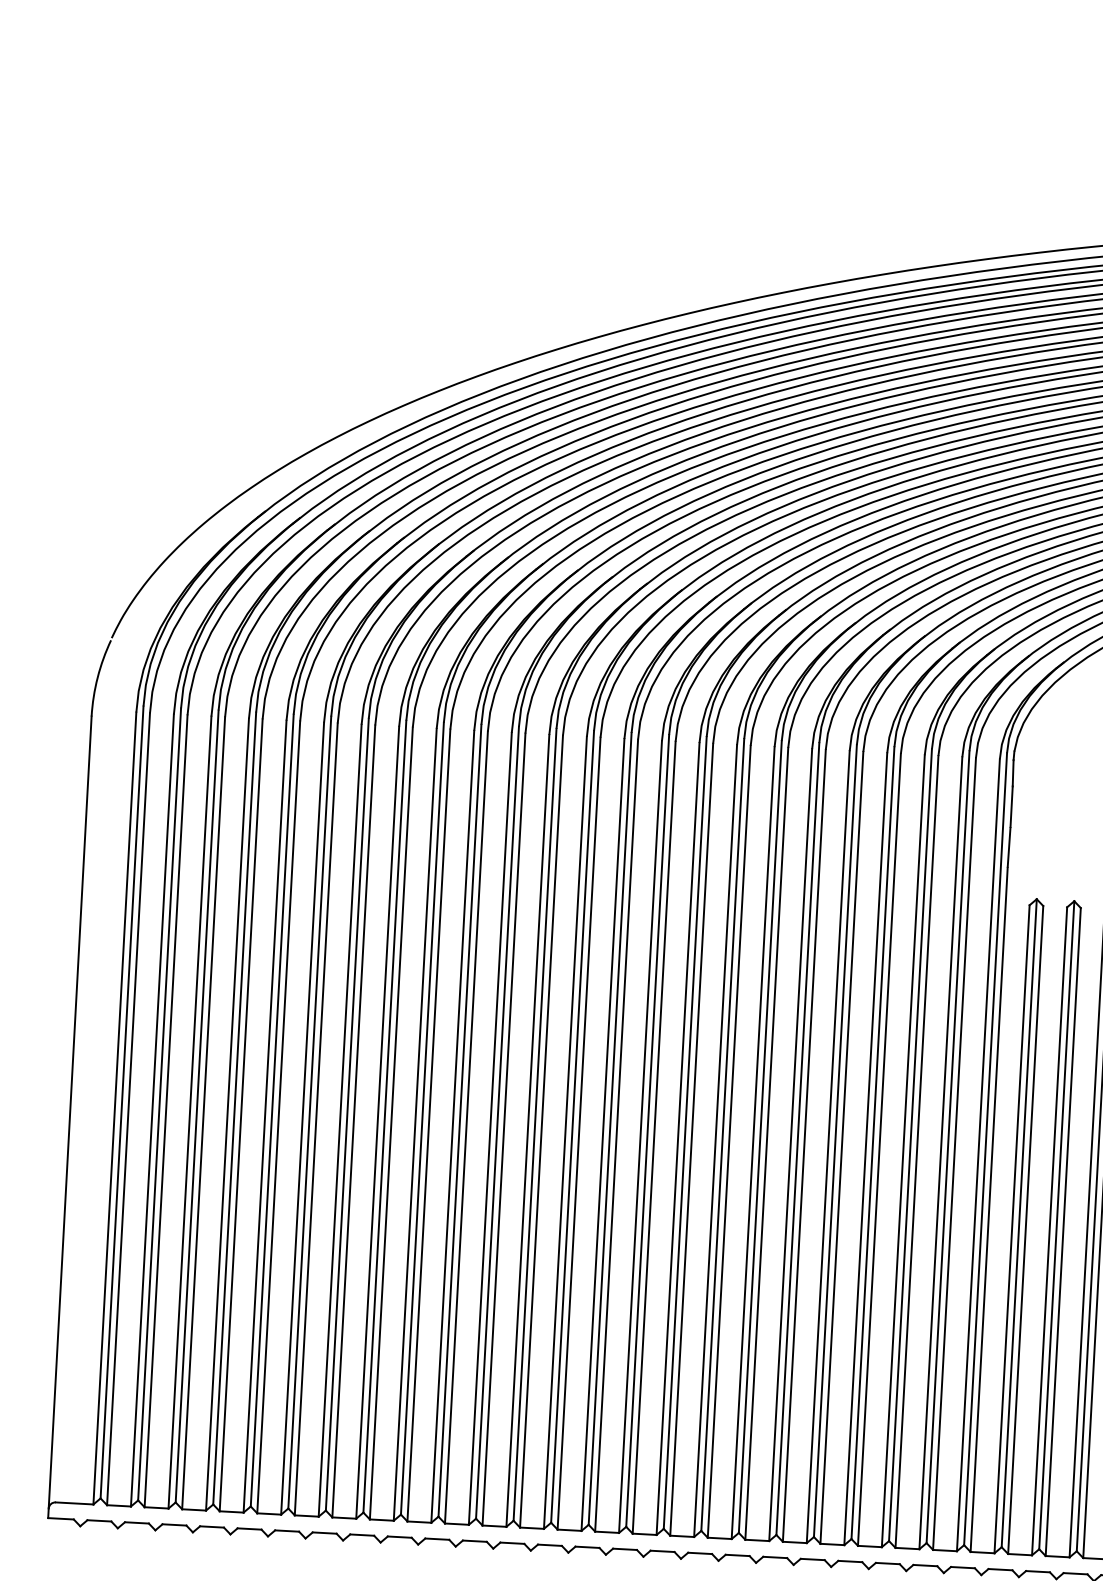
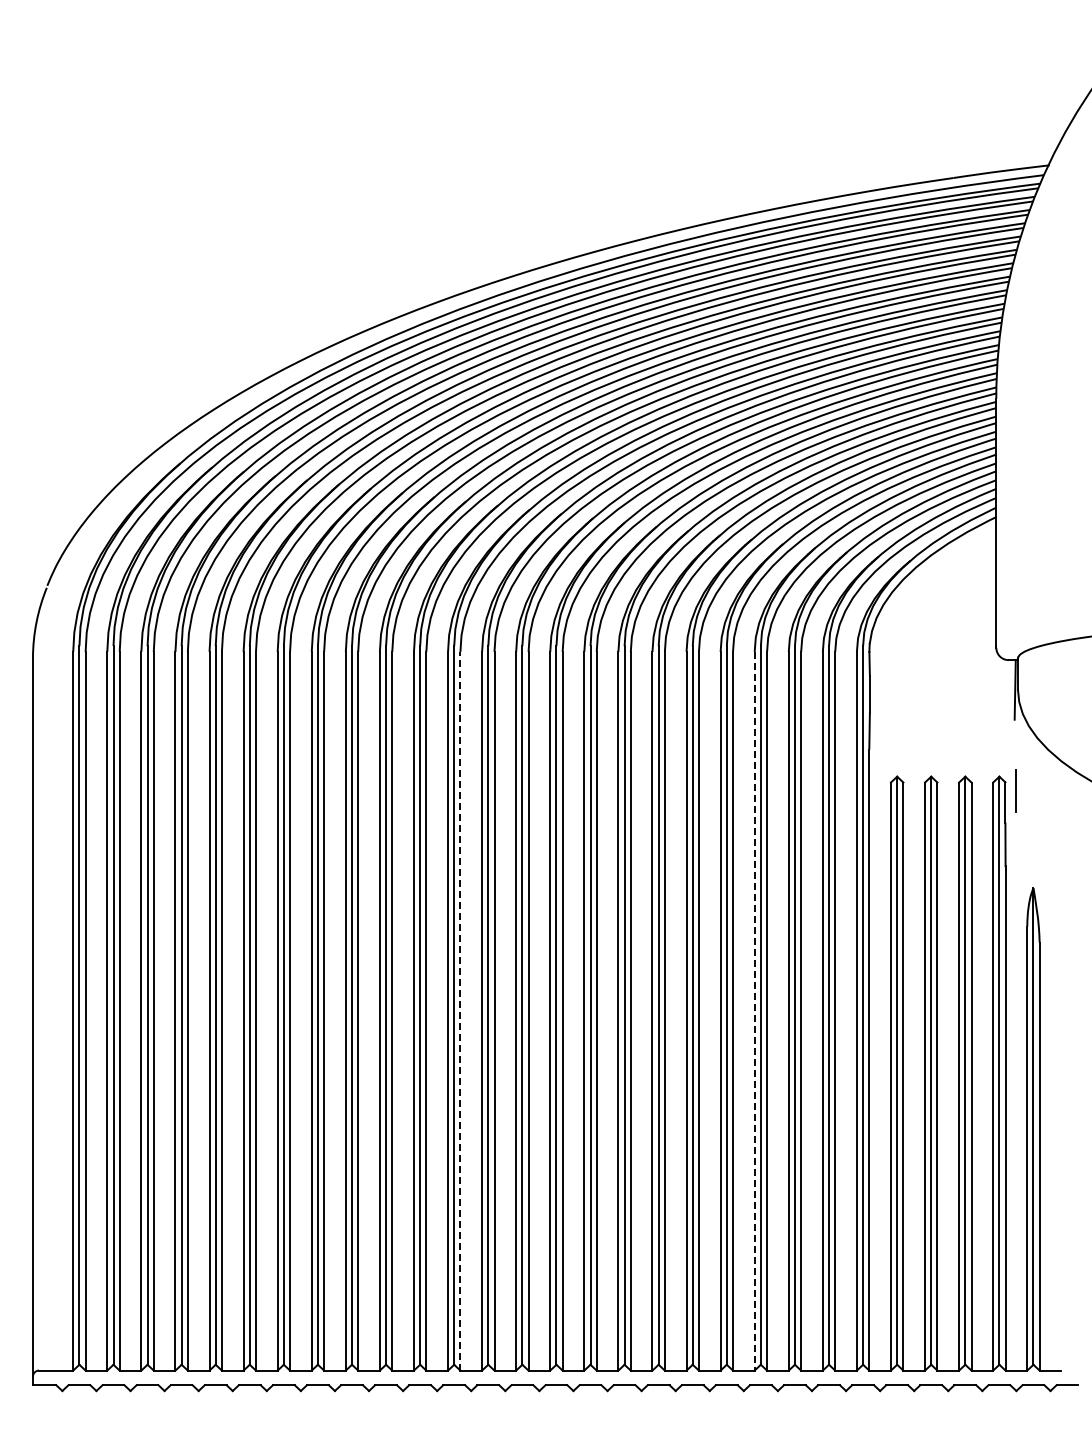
line: (541, 1130) -> (460, 1010), solid -> dashed
line: (865, 1149) -> (754, 1011), solid -> dashed

